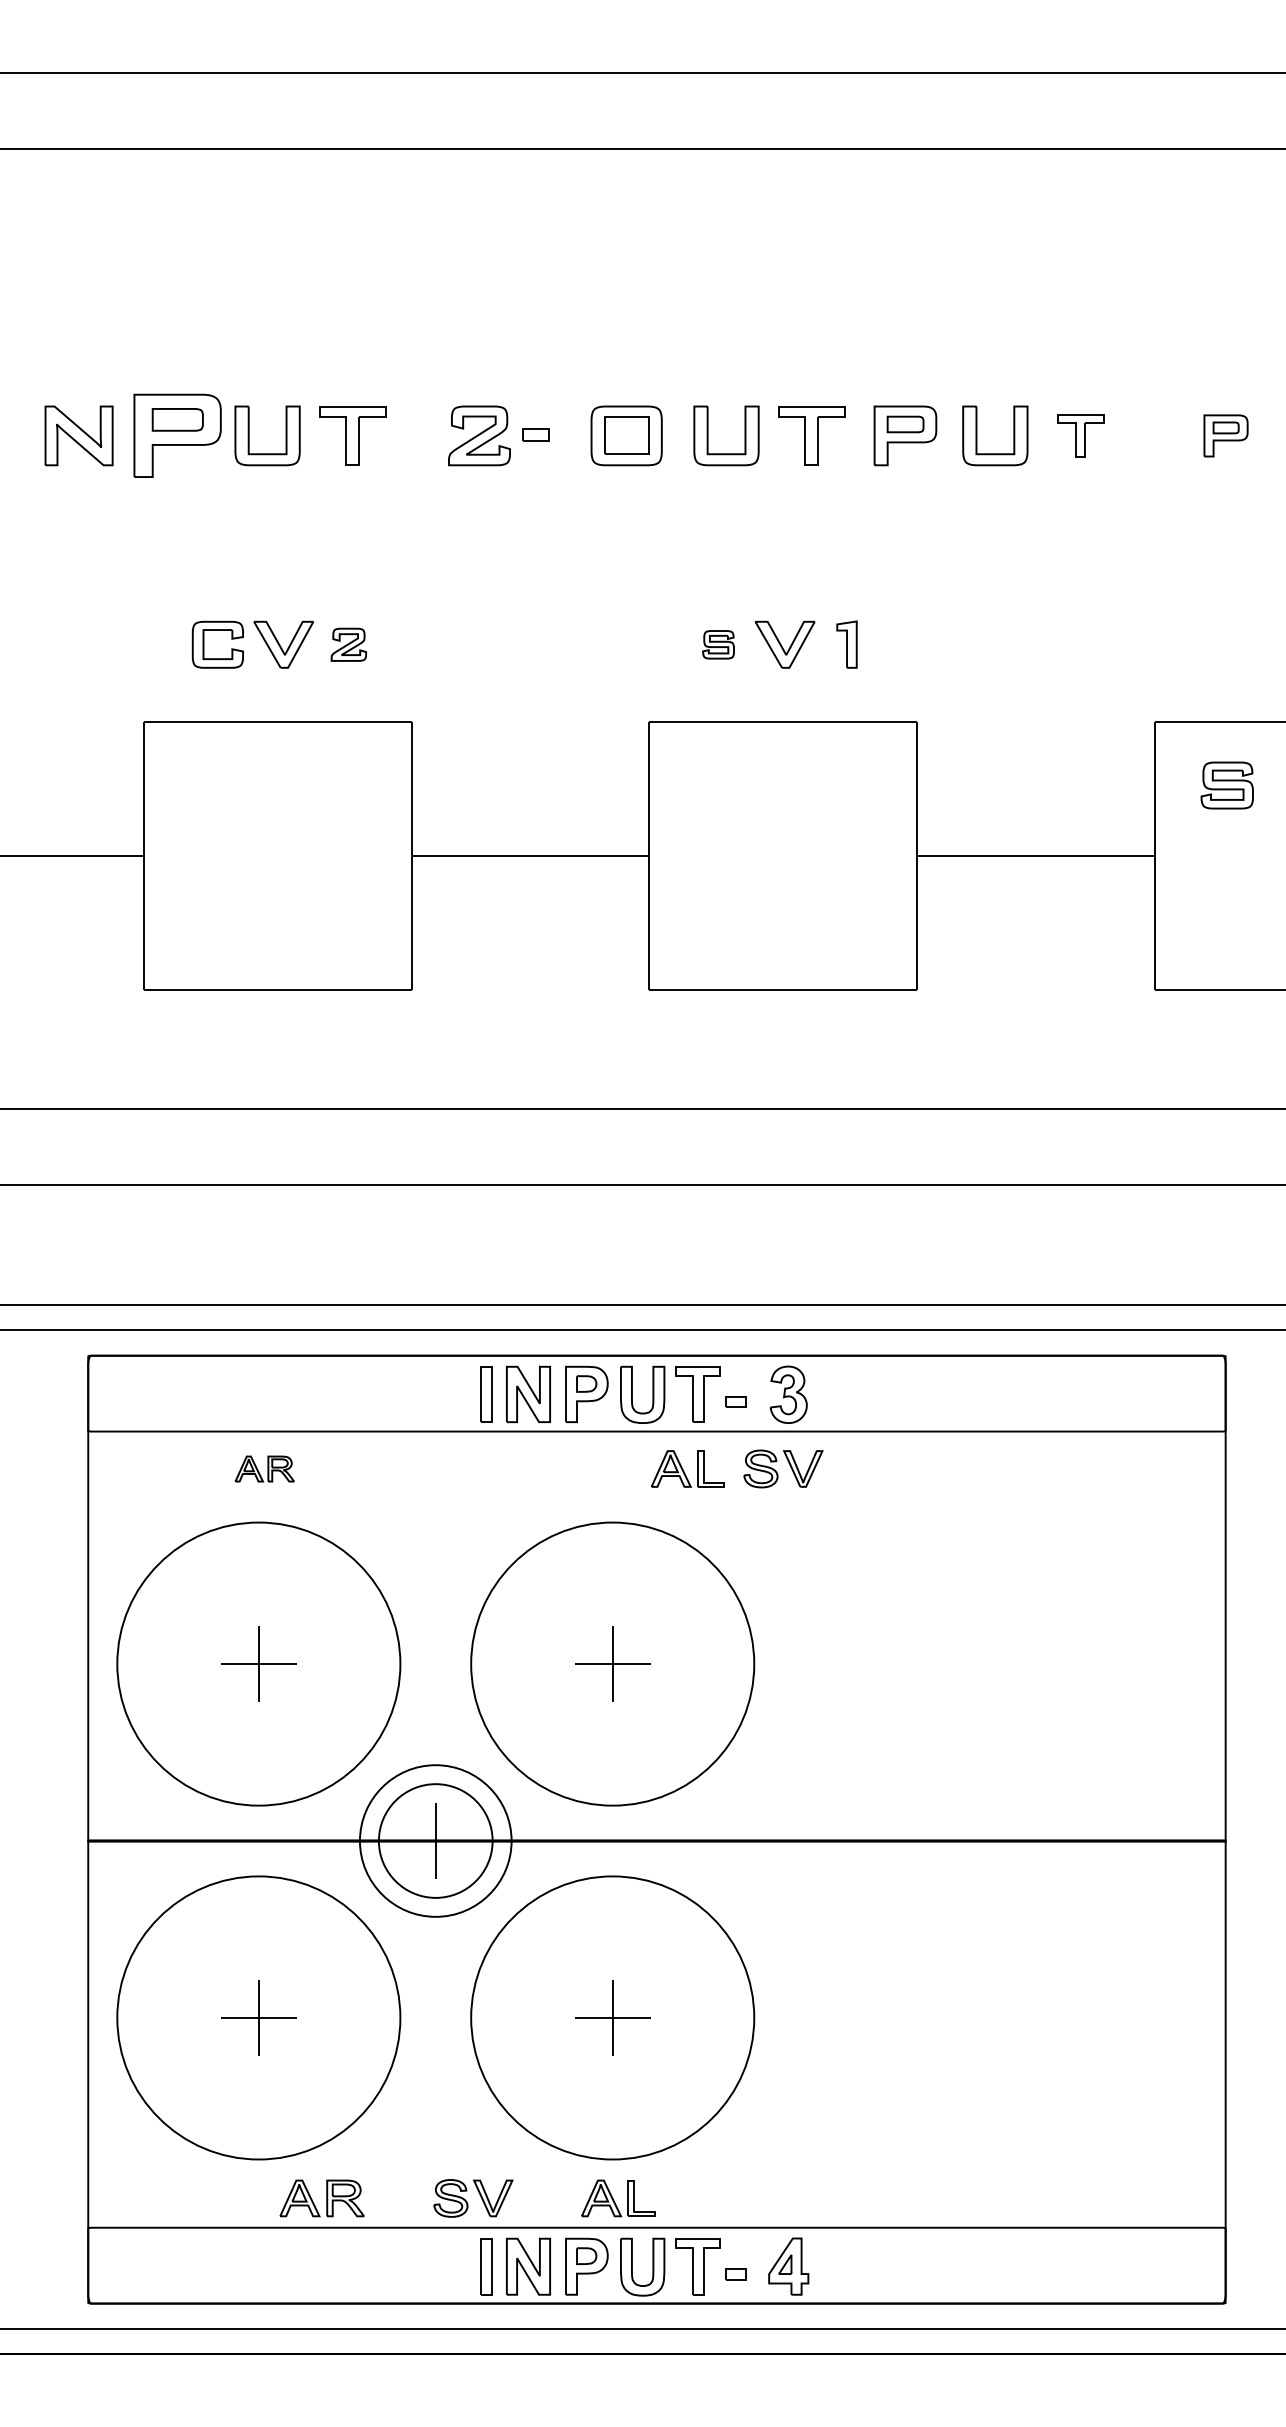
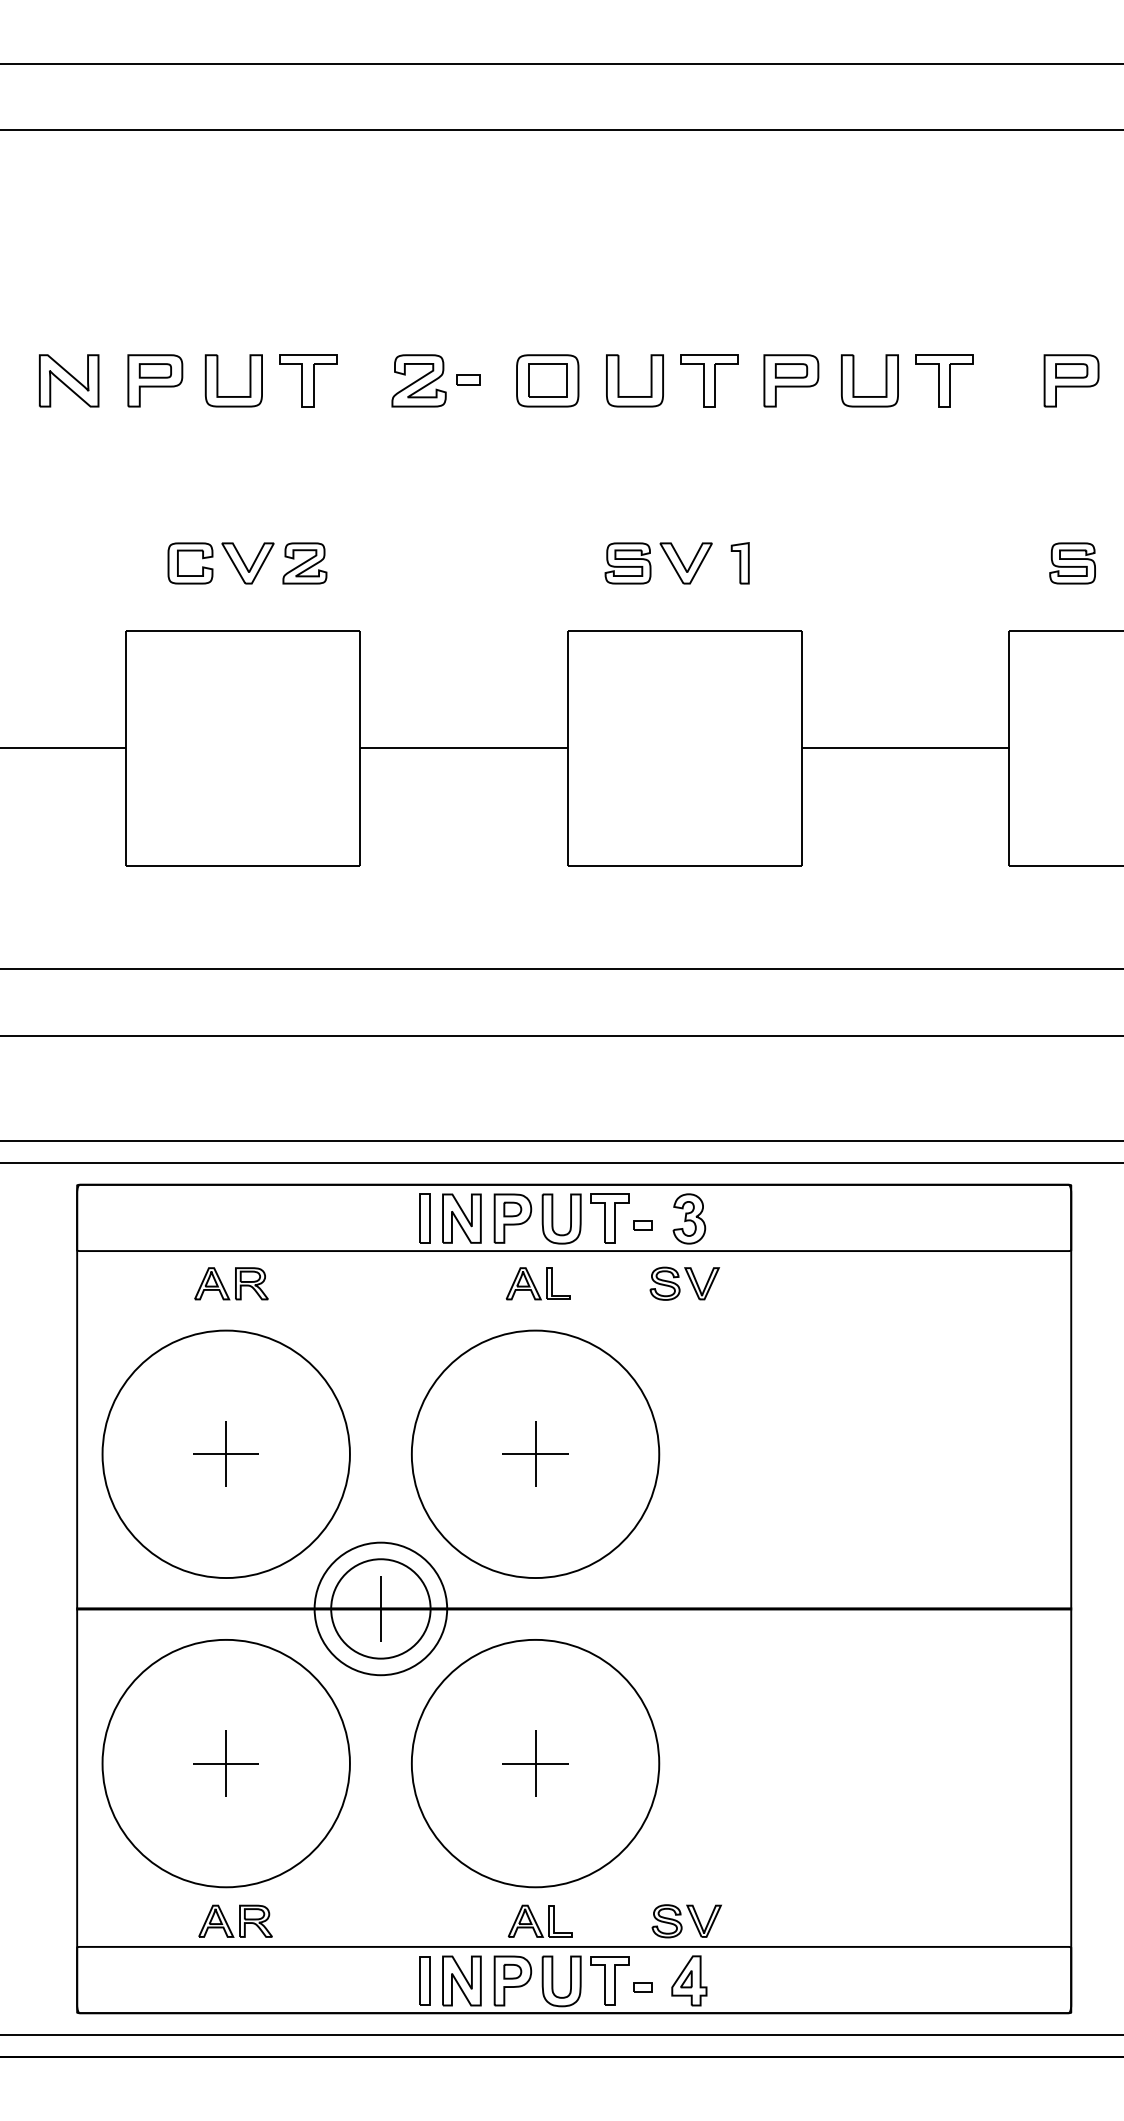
part: (177, 435) -> (155, 380), size x0.71
part: (1080, 435) -> (944, 380), size x1.43
part: (1225, 435) -> (1071, 380), size x1.43
part: (348, 644) -> (304, 563), size x1.43
part: (717, 644) -> (627, 563), size x1.67
part: (1227, 785) -> (1072, 563), moved
part: (264, 1468) -> (231, 1283), size x1.43
part: (687, 1468) -> (537, 1283), moved
part: (322, 2197) -> (235, 1920), moved
part: (473, 2198) -> (686, 1921), moved

